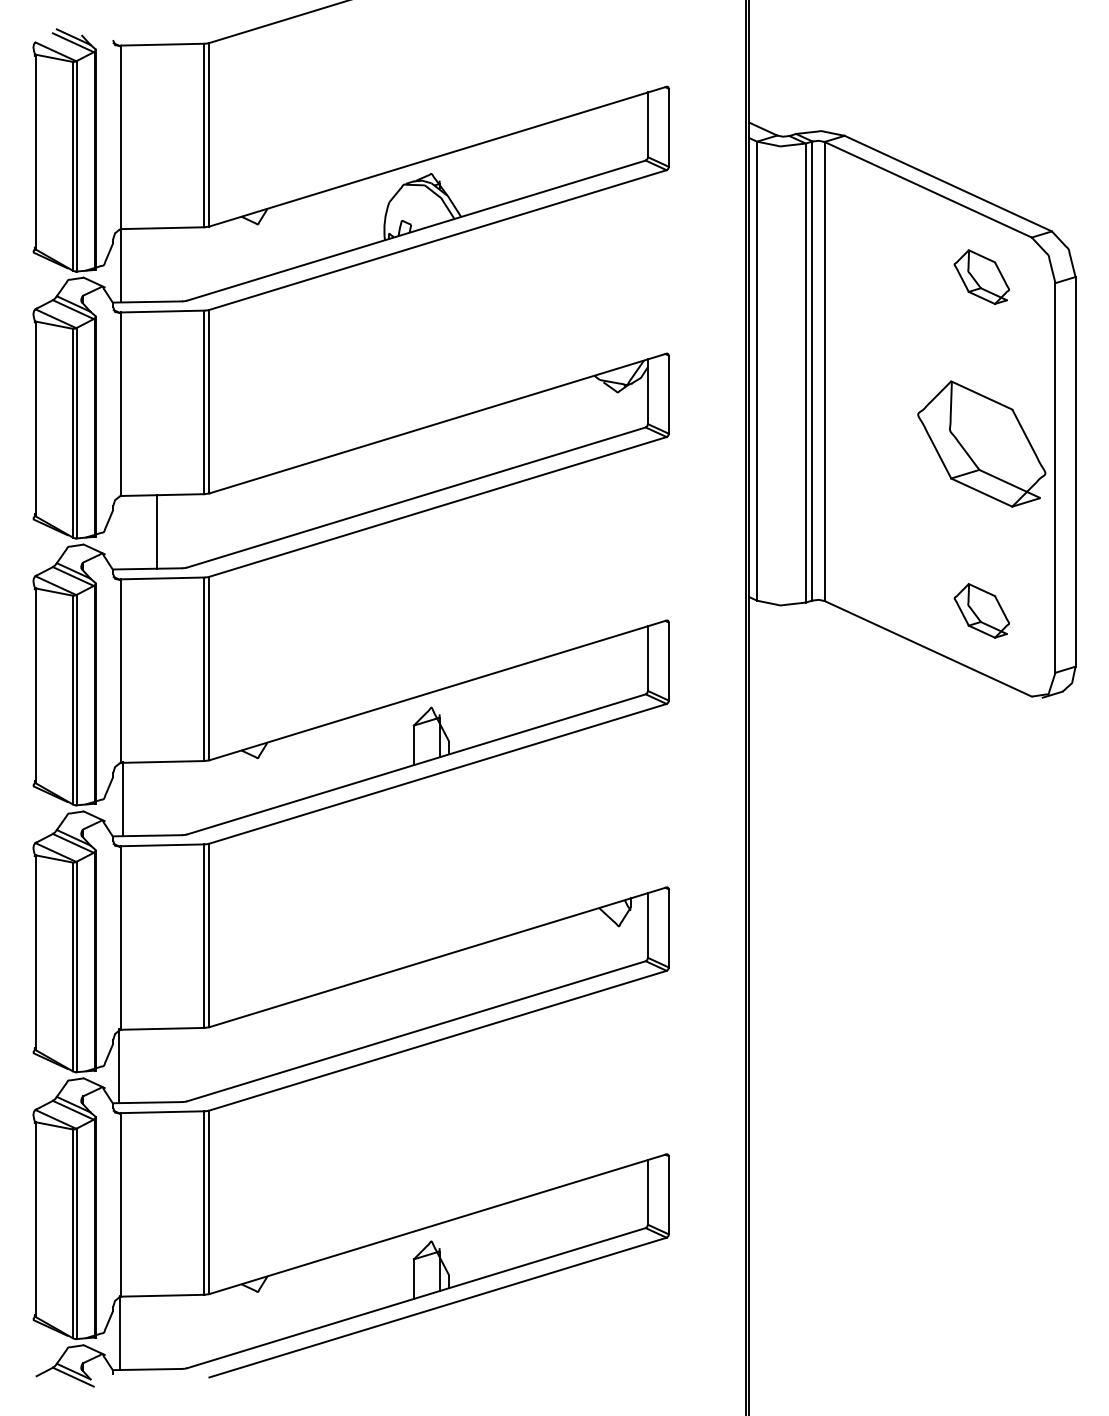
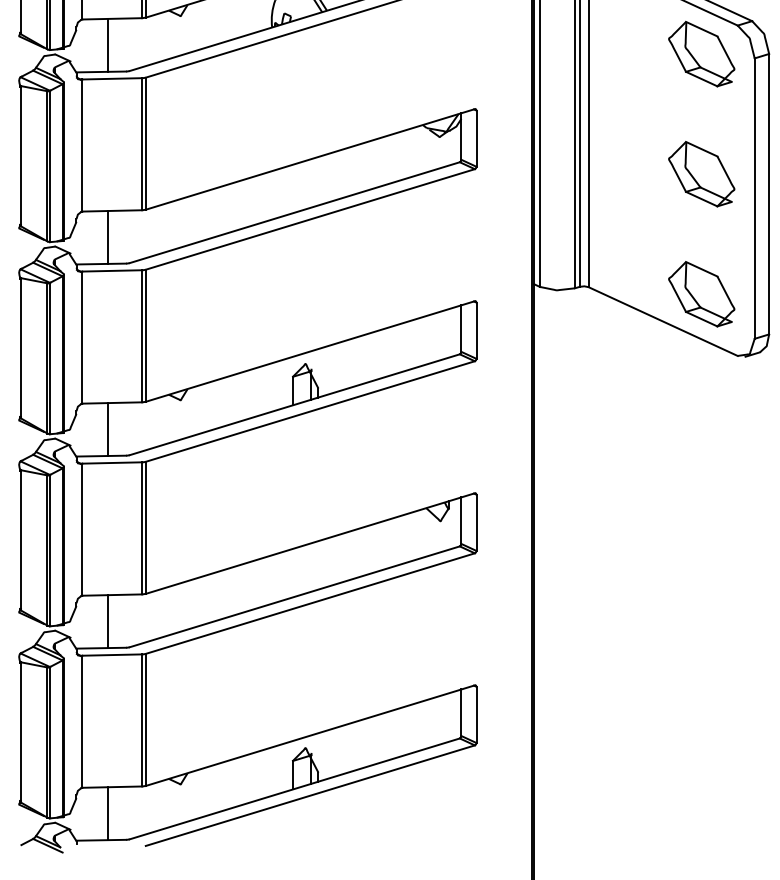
line: (121, 265) -> (108, 45), moved
part: (981, 276) -> (701, 53), size x1.67
part: (981, 443) -> (701, 173), size x0.71
part: (981, 610) -> (701, 293), size x1.67
line: (123, 798) -> (108, 429), moved
line: (119, 1065) -> (108, 621), moved
line: (120, 1332) -> (108, 813), moved

